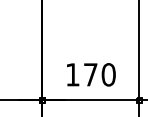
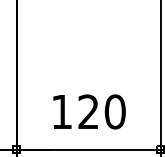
text: (90, 74) -> (88, 111), 170 -> 120

